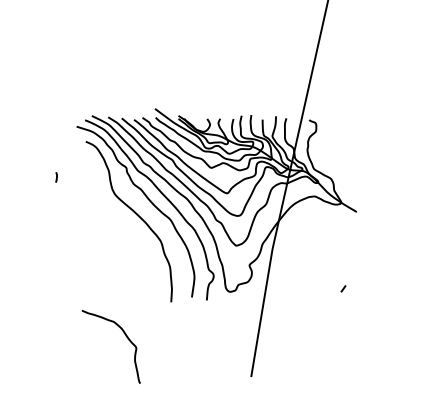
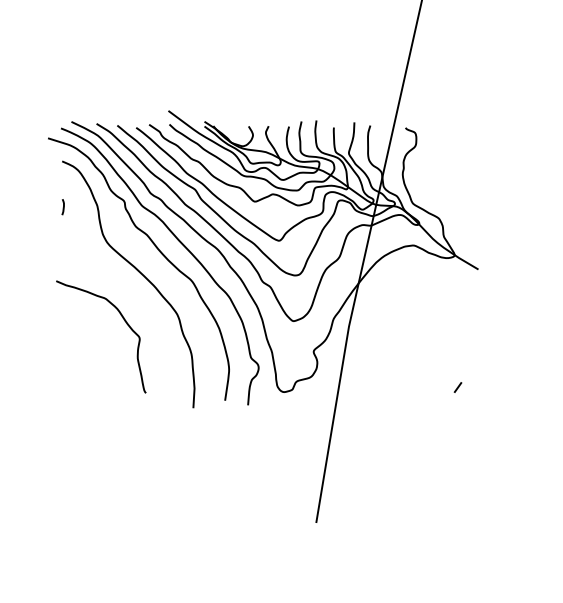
curve: (56, 177) -> (63, 207), moved
curve: (125, 336) -> (123, 320), moved

